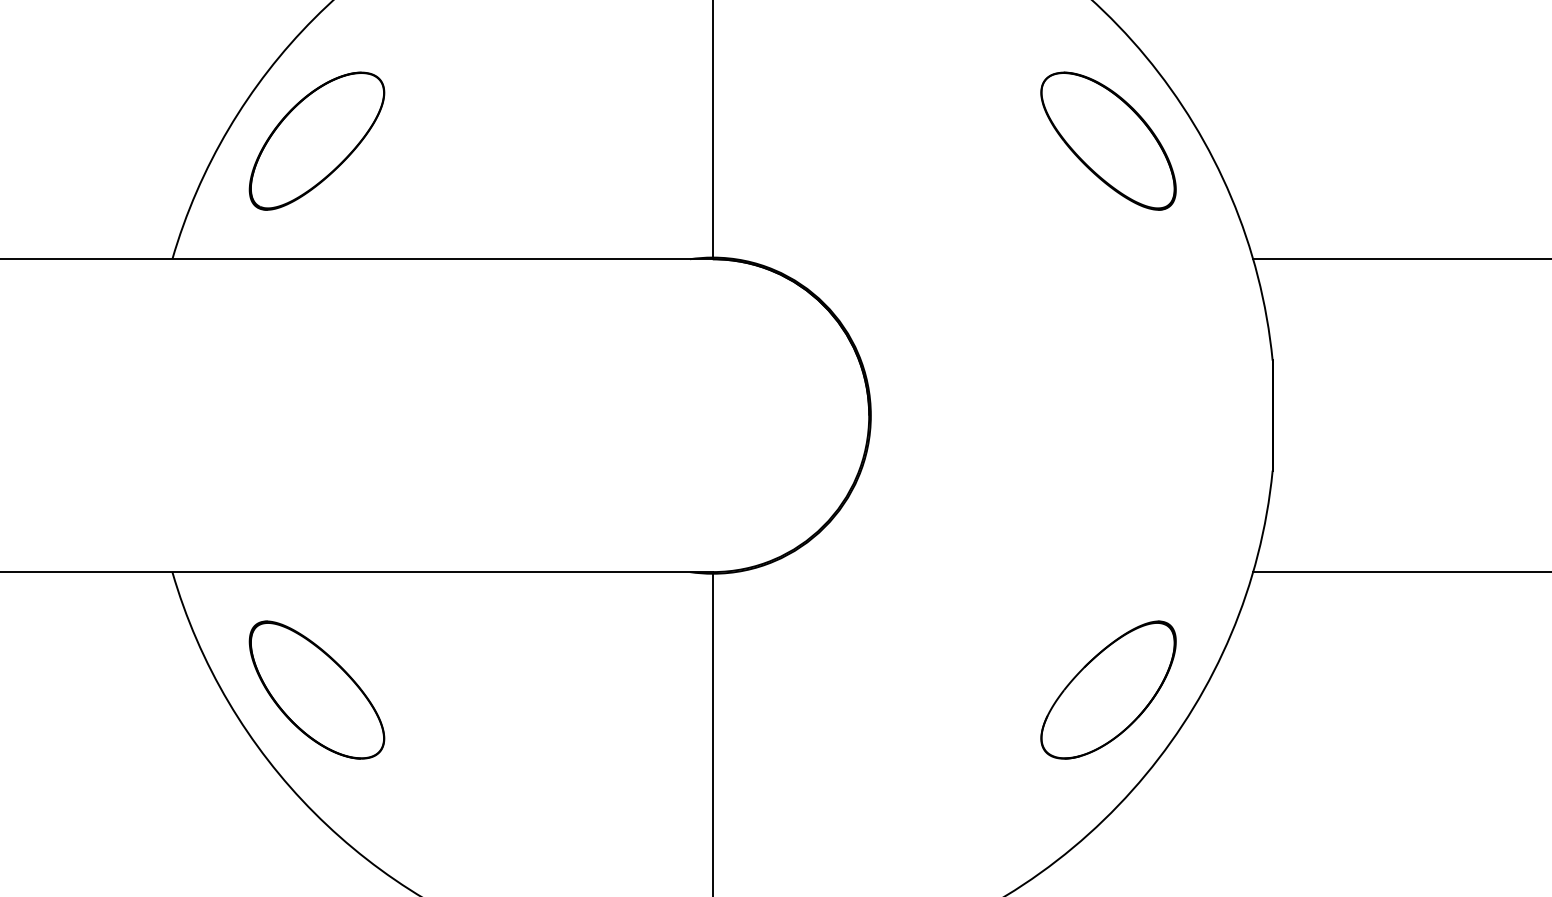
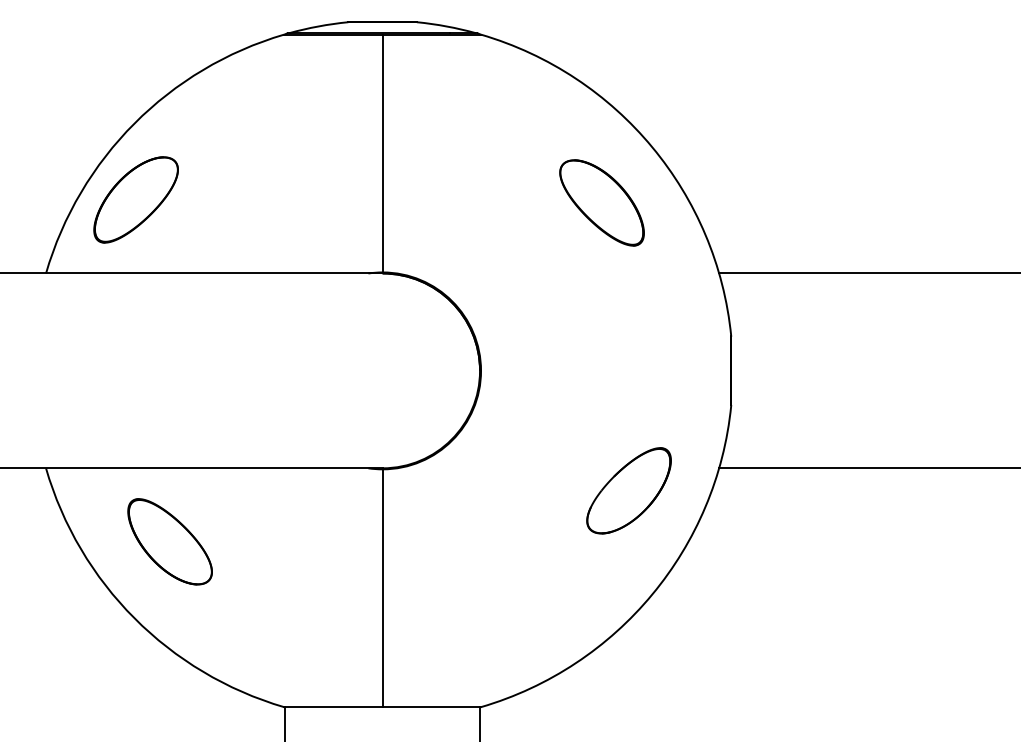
part: (1107, 140) -> (601, 202), moved
part: (316, 689) -> (169, 541), moved
part: (1107, 689) -> (628, 490), moved

